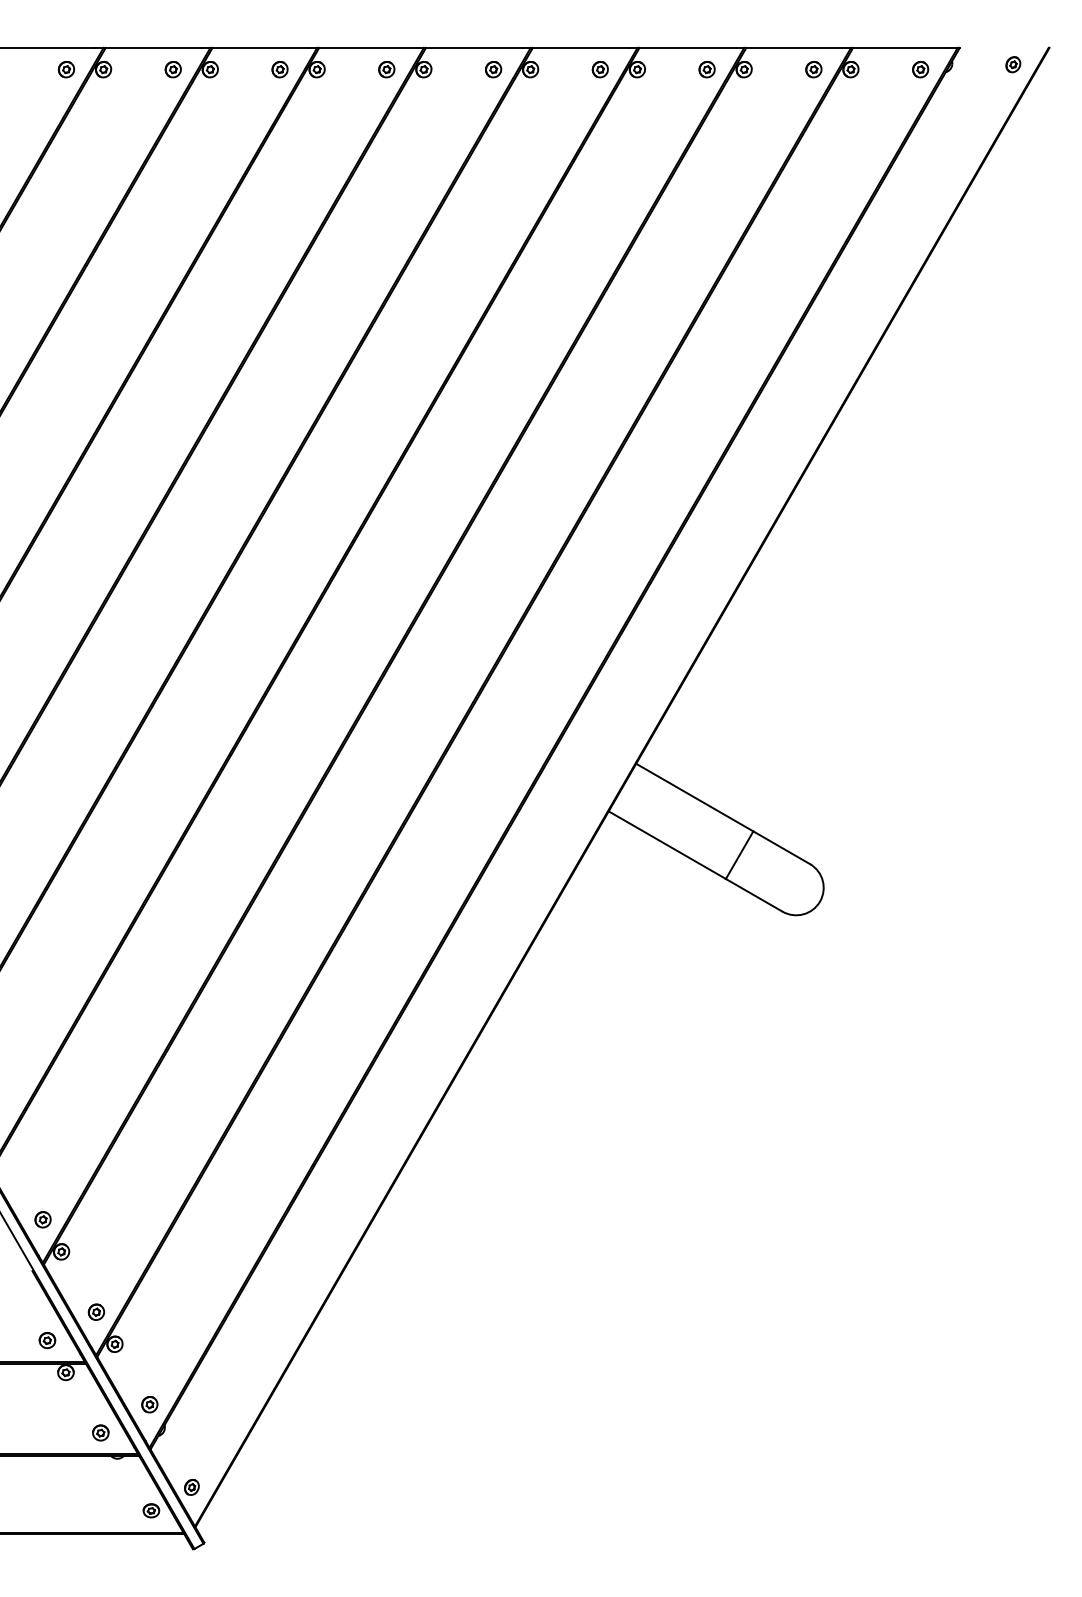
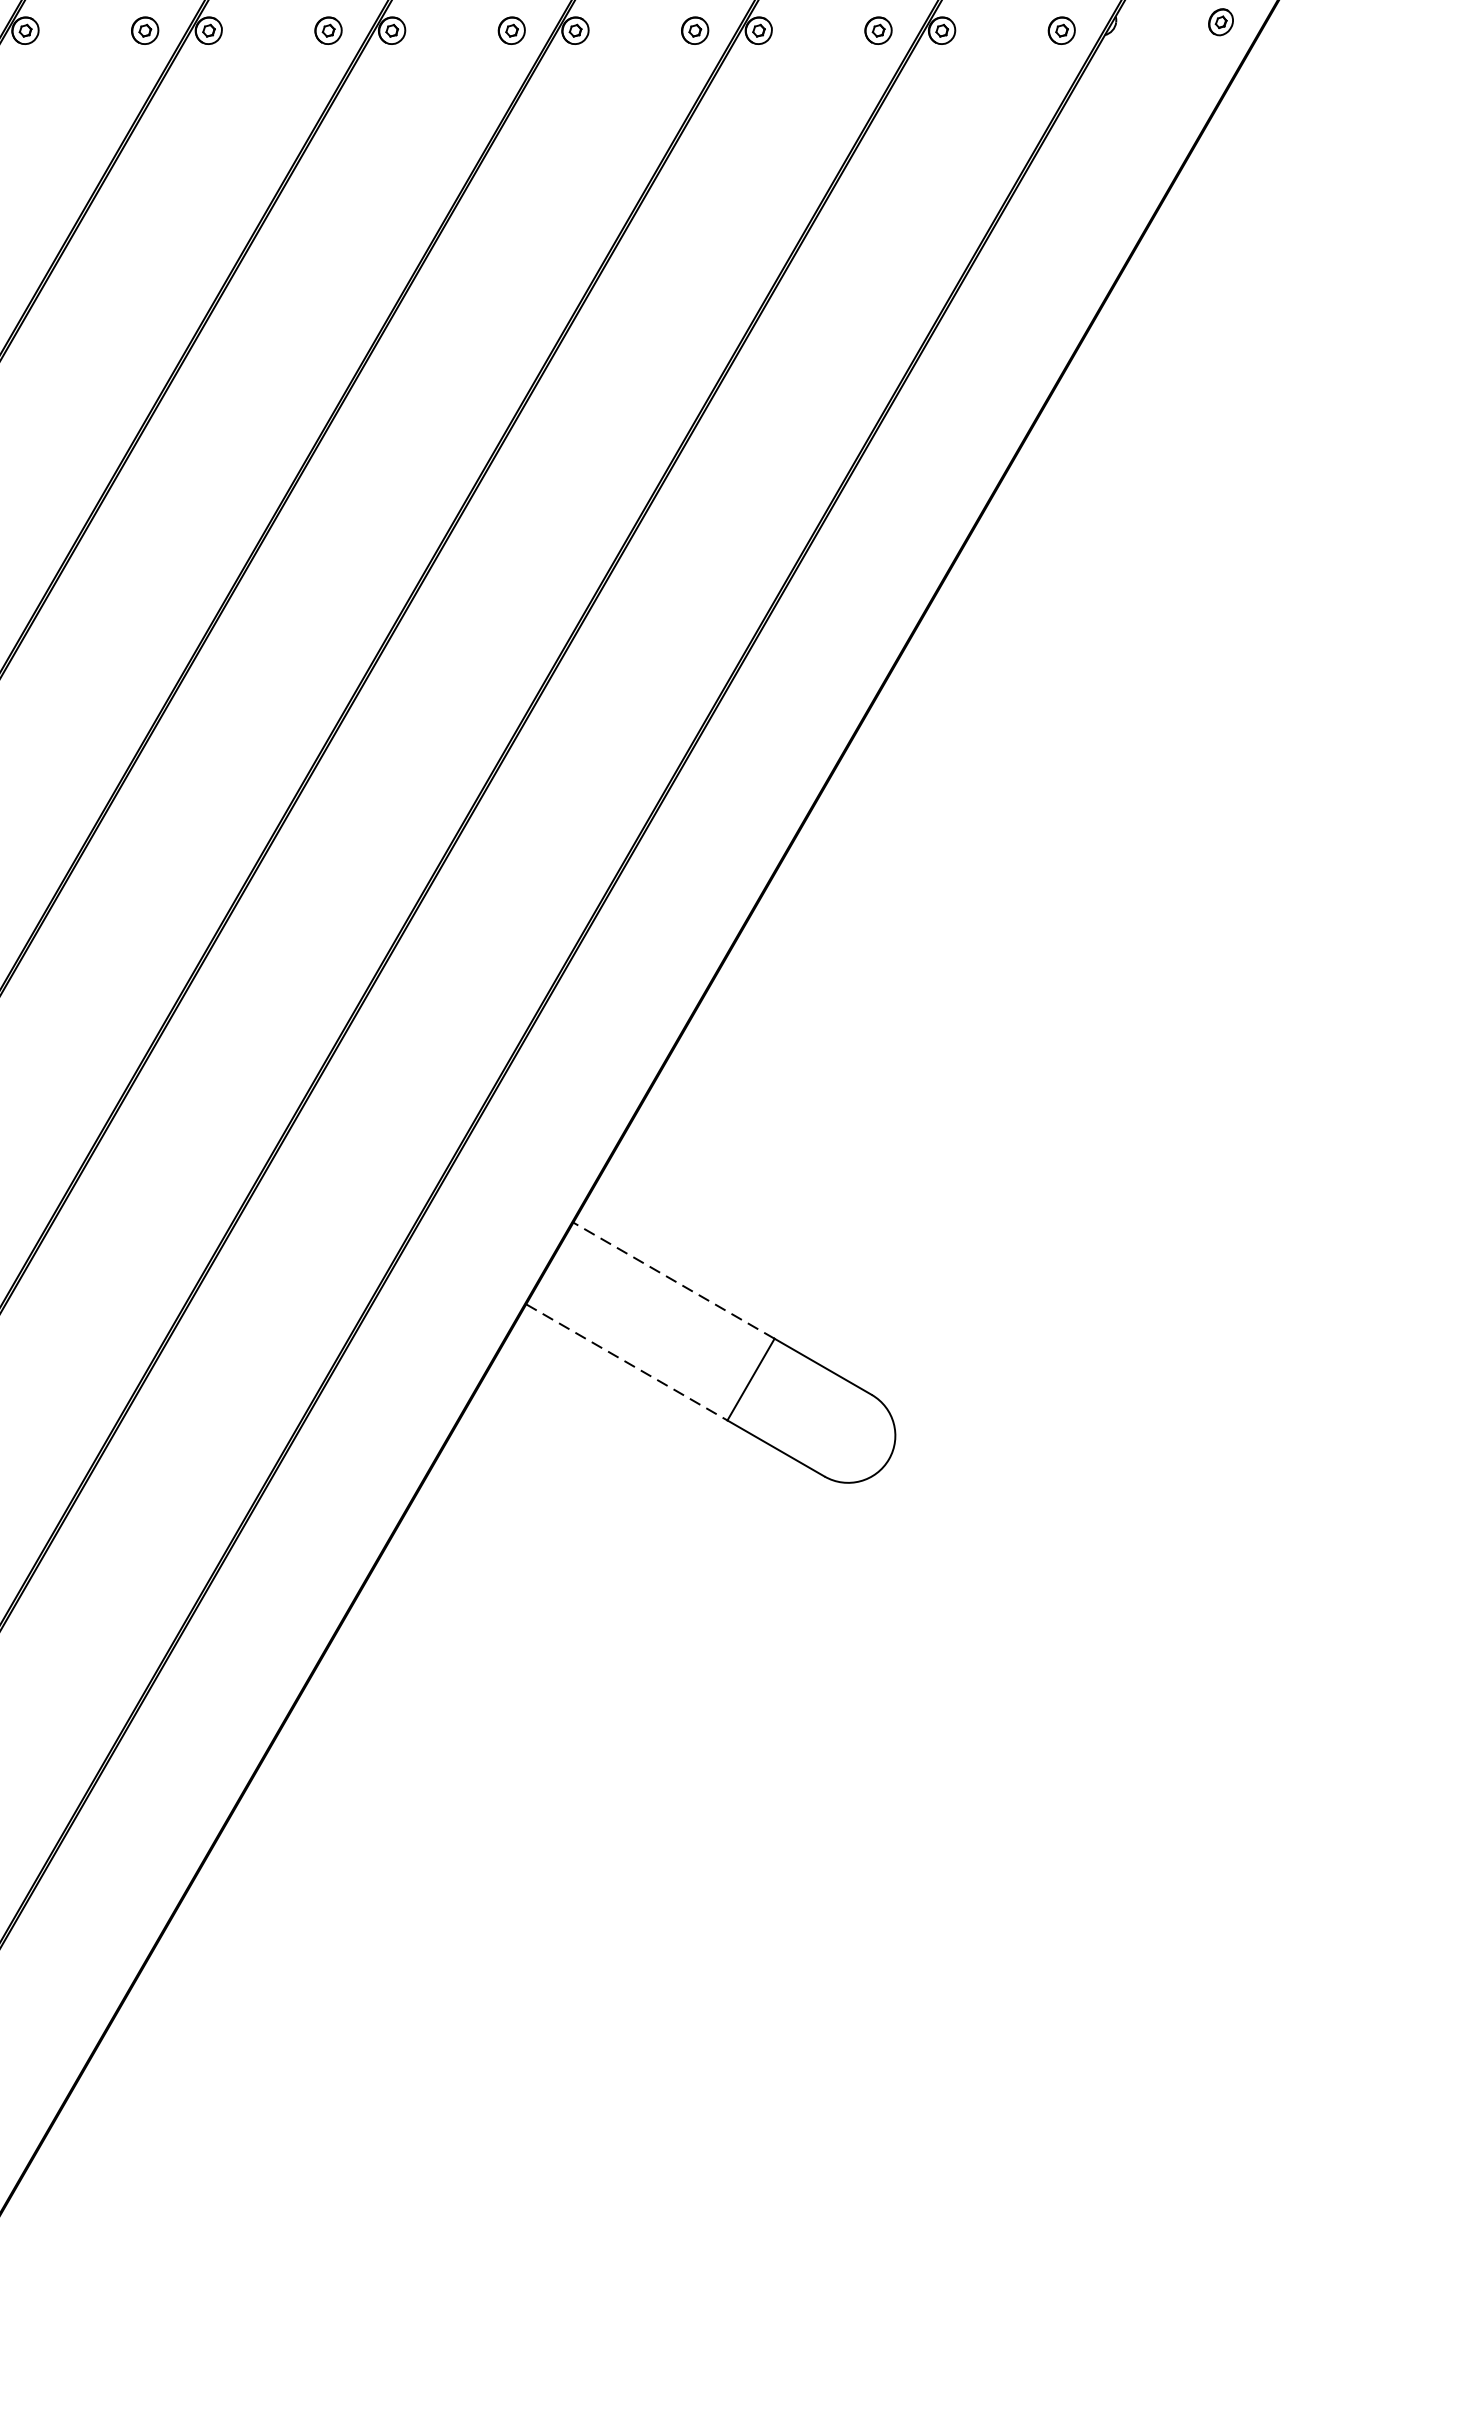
line: (694, 797) -> (673, 1280), solid -> dashed
line: (667, 845) -> (627, 1362), solid -> dashed

